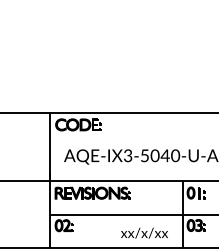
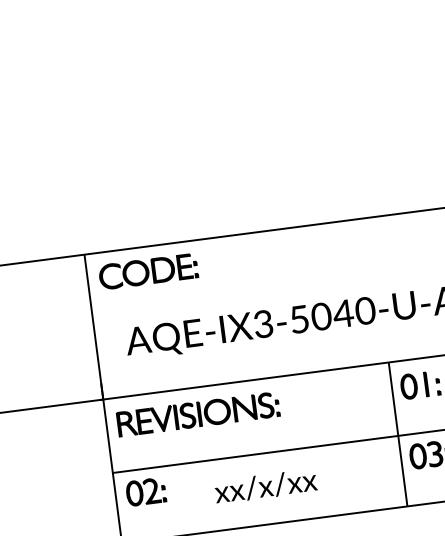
text: (144, 232) -> (265, 484), moved

